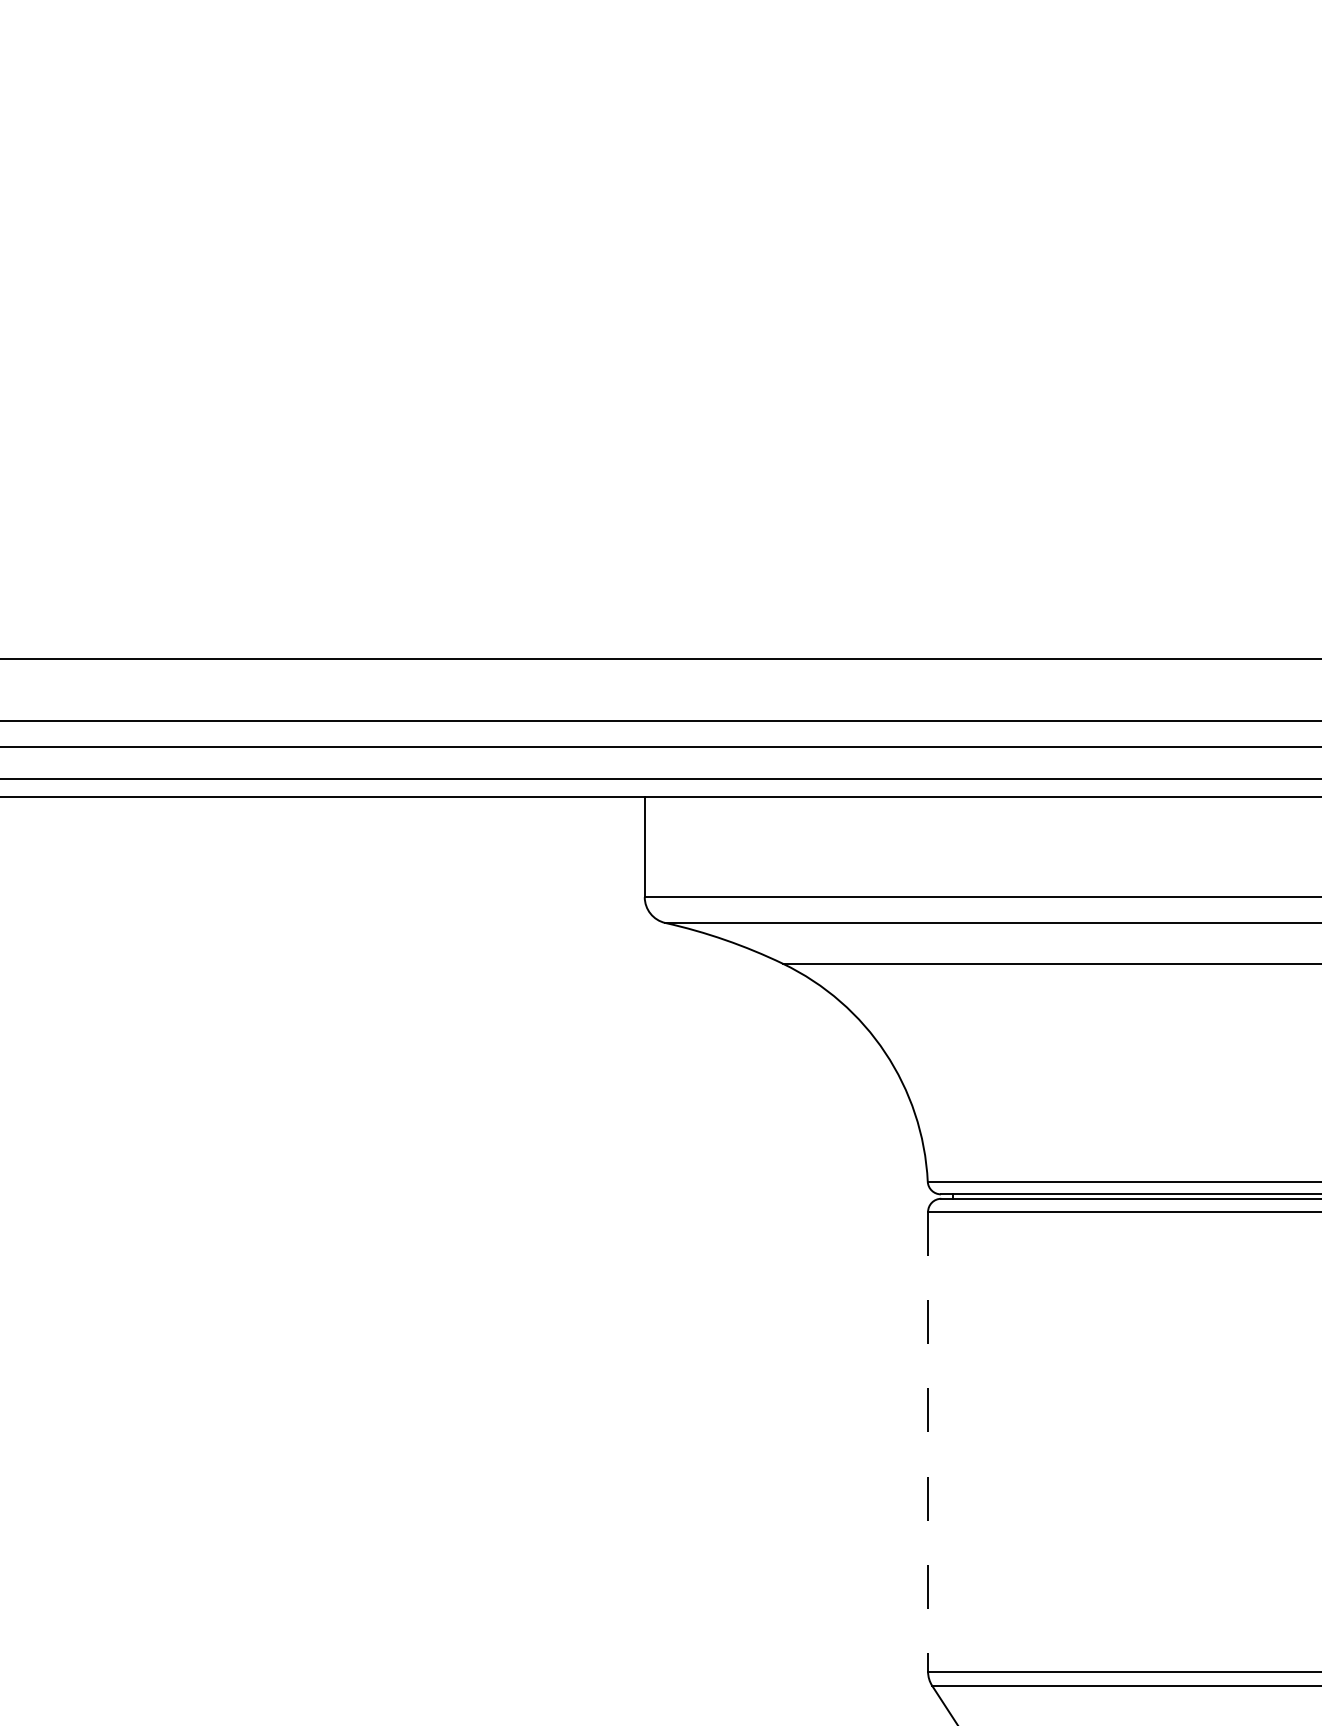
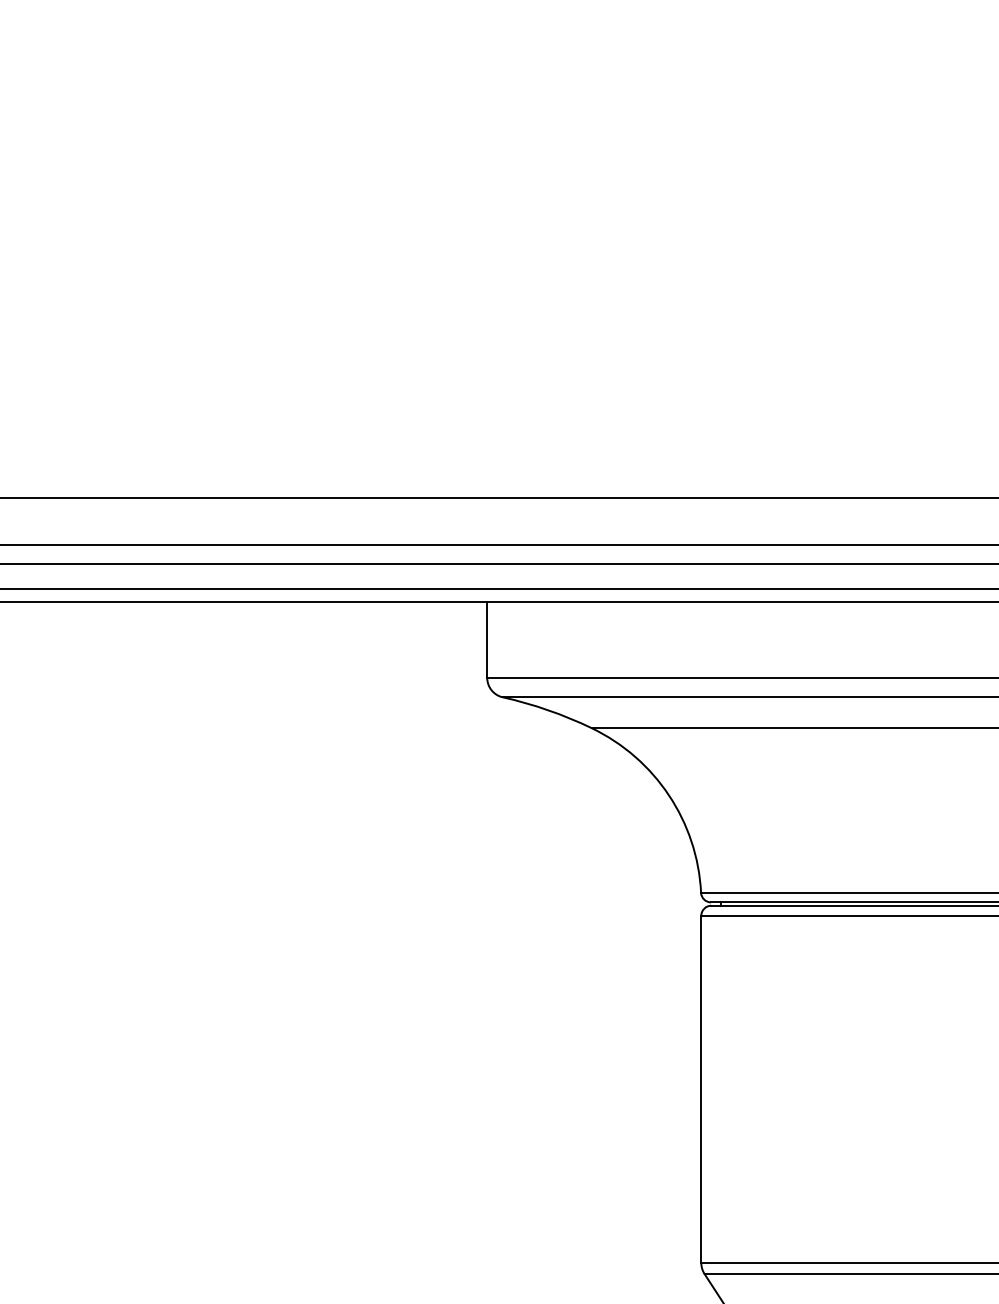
line: (928, 1441) -> (701, 1089), dashed -> solid

